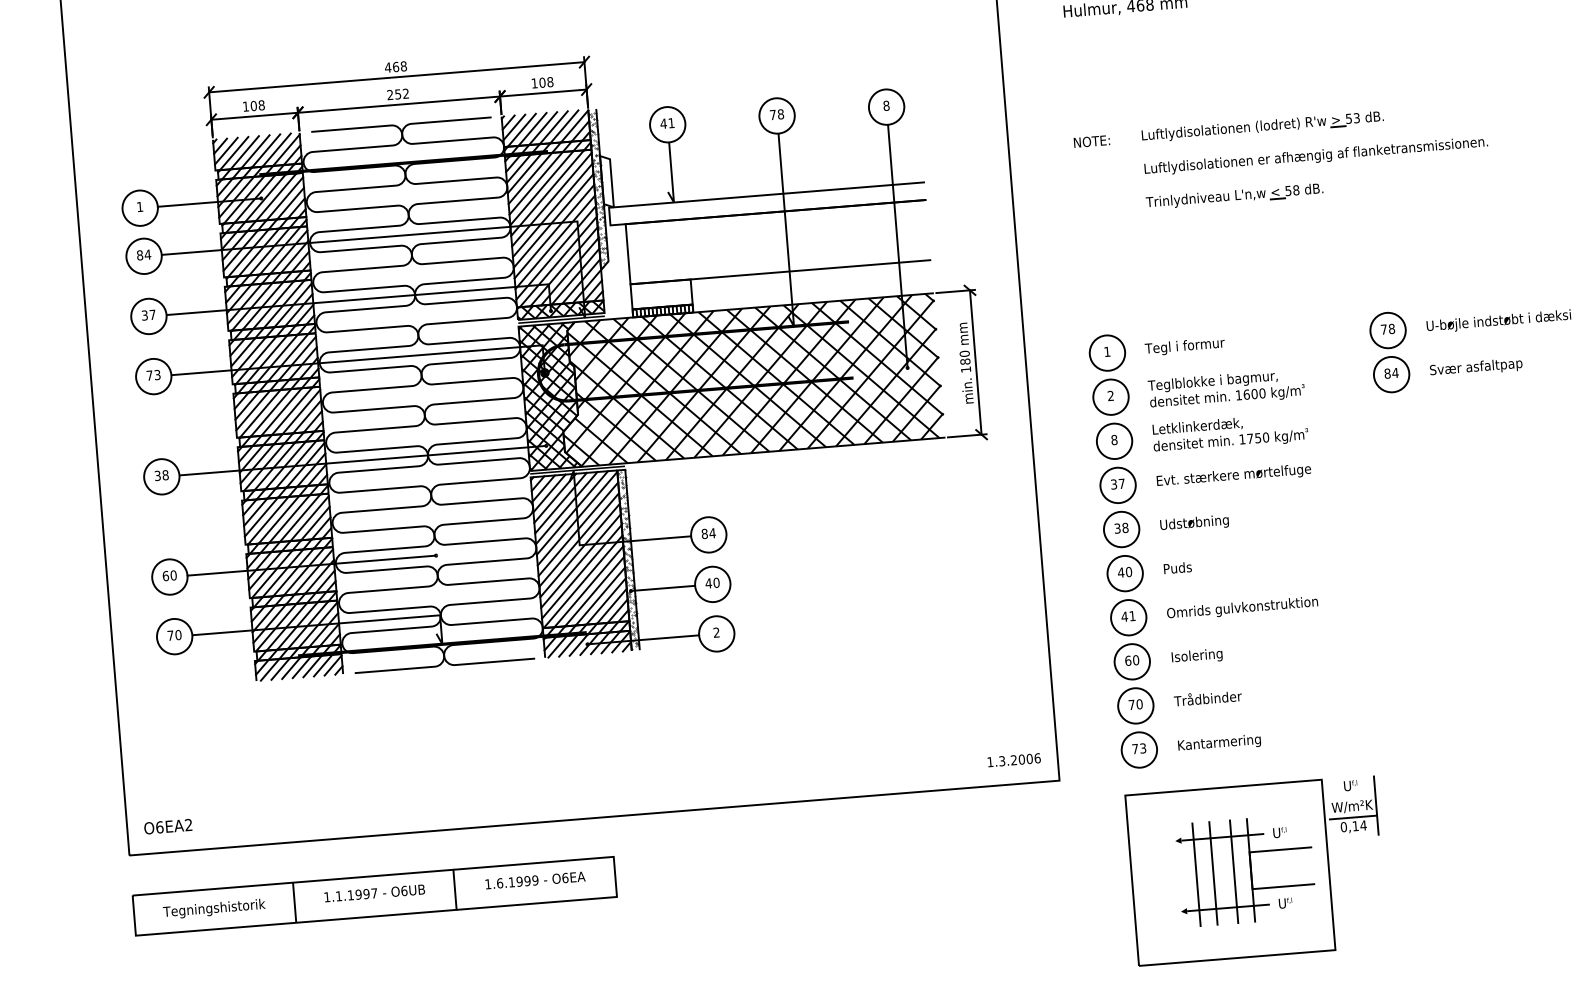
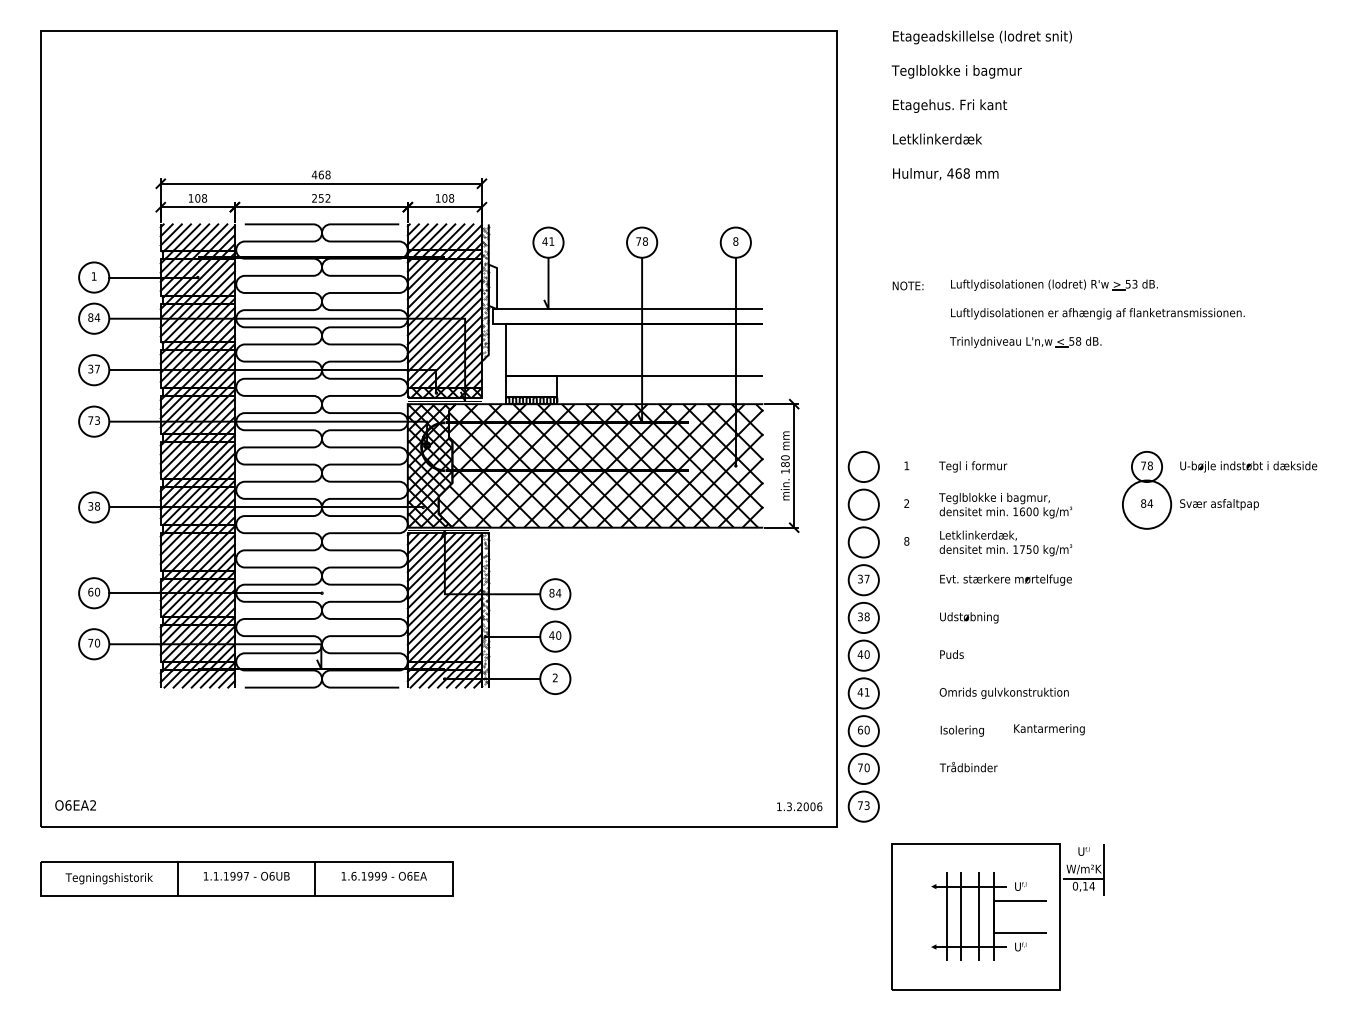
circle: (1391, 374) -> (1146, 504), size x1.6
part: (1123, 551) -> (863, 636), moved
text: (1219, 743) -> (1049, 729), moved

